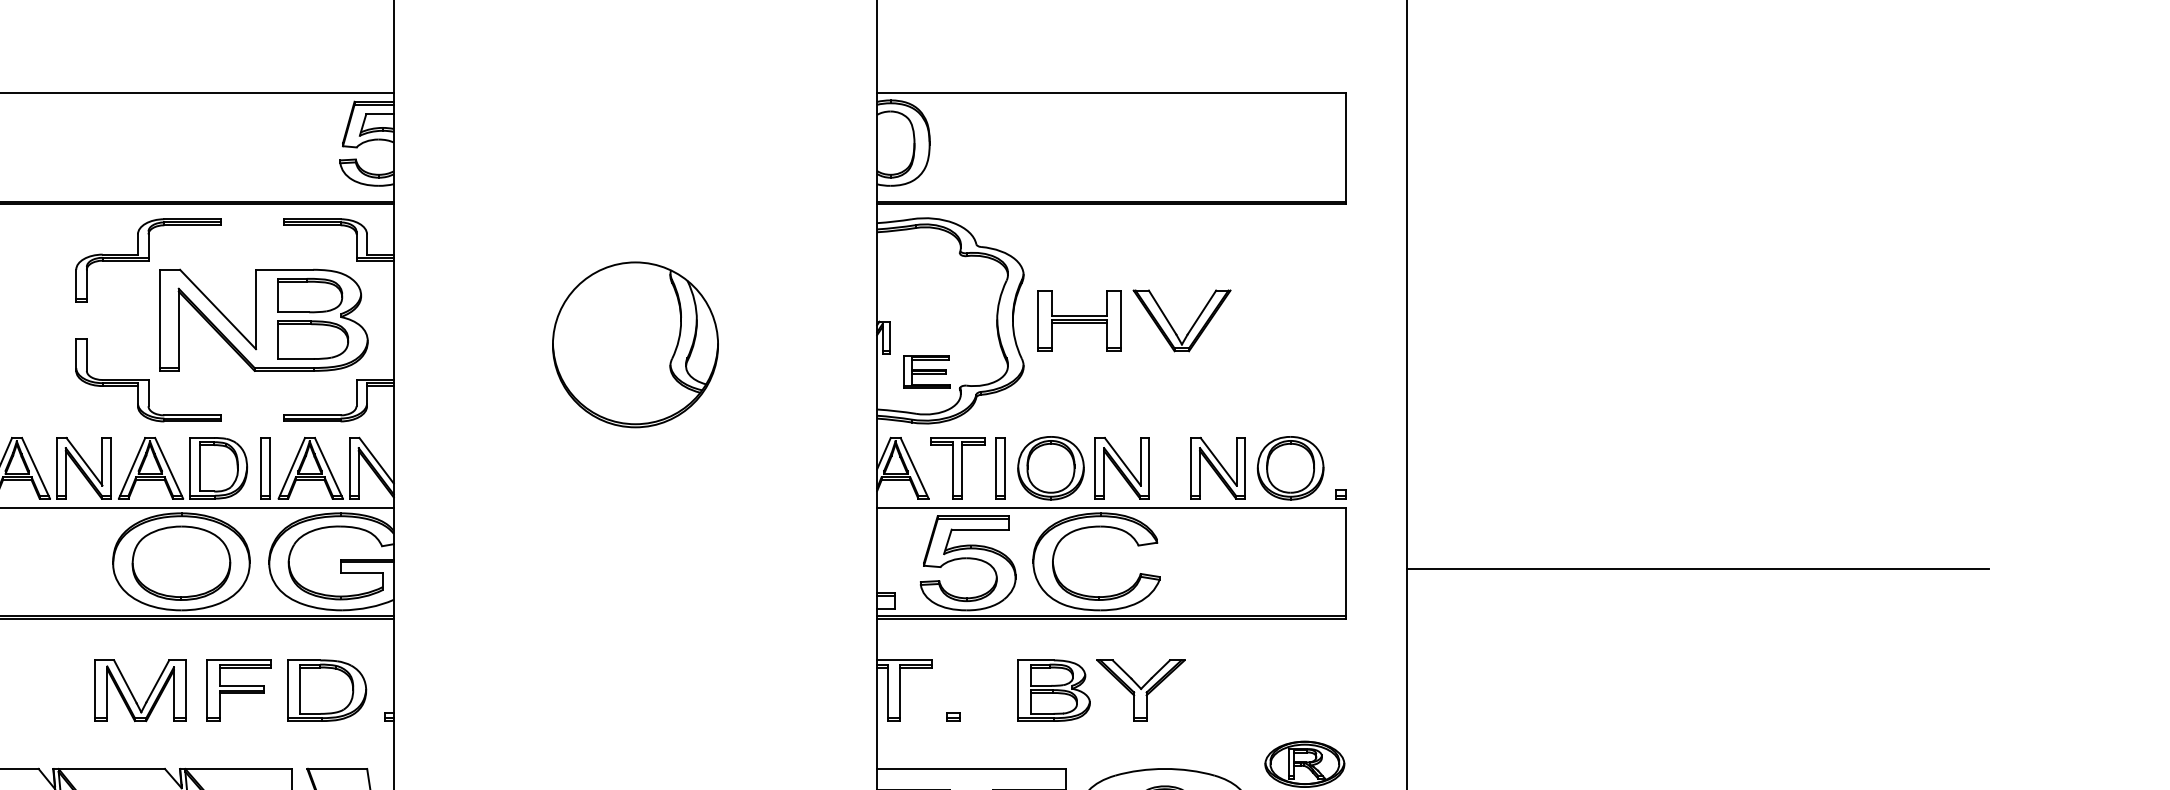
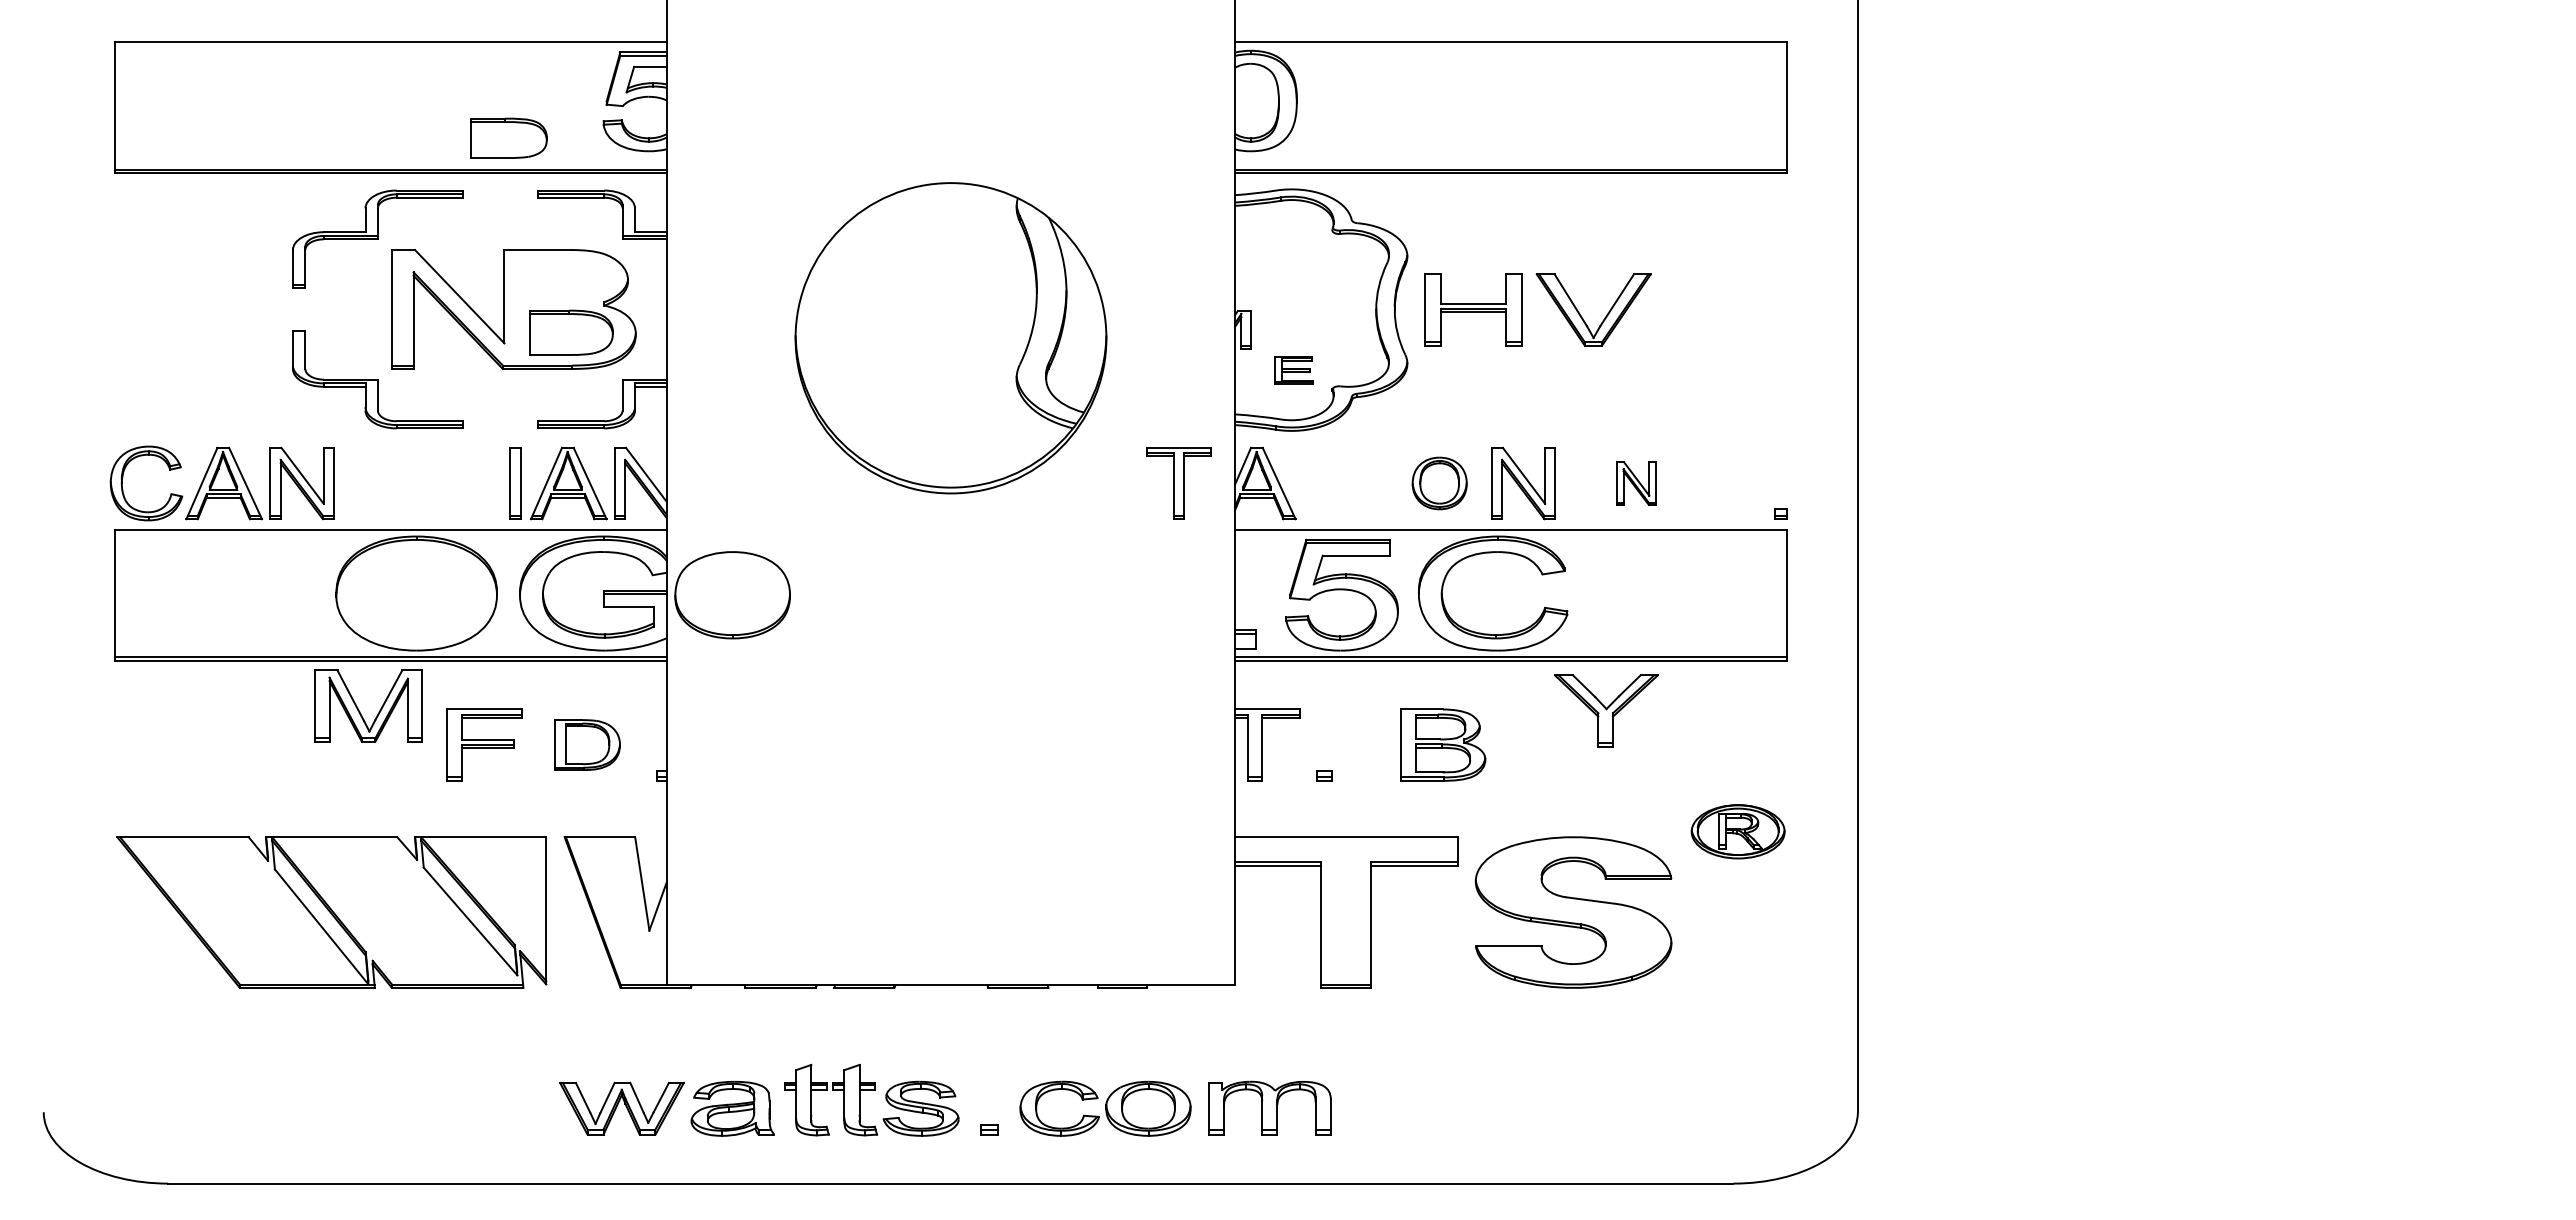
part: (309, 294) -> (508, 137), moved
part: (635, 345) -> (950, 338), size x1.6
part: (926, 372) -> (1293, 370), size x0.7
part: (189, 468) -> (426, 483), removed
part: (957, 468) -> (1178, 483), moved
part: (1000, 468) -> (1380, 483), removed
part: (1050, 468) -> (1439, 483), size x0.7
part: (1218, 468) -> (1636, 483), size x0.6
part: (1290, 468) -> (1721, 483), removed
part: (181, 563) -> (732, 595), moved
line: (1697, 568) -> (2199, 601), removed
part: (326, 690) -> (587, 744), size x0.7
part: (1141, 690) -> (1606, 710), moved
part: (132, 693) -> (359, 709), moved

